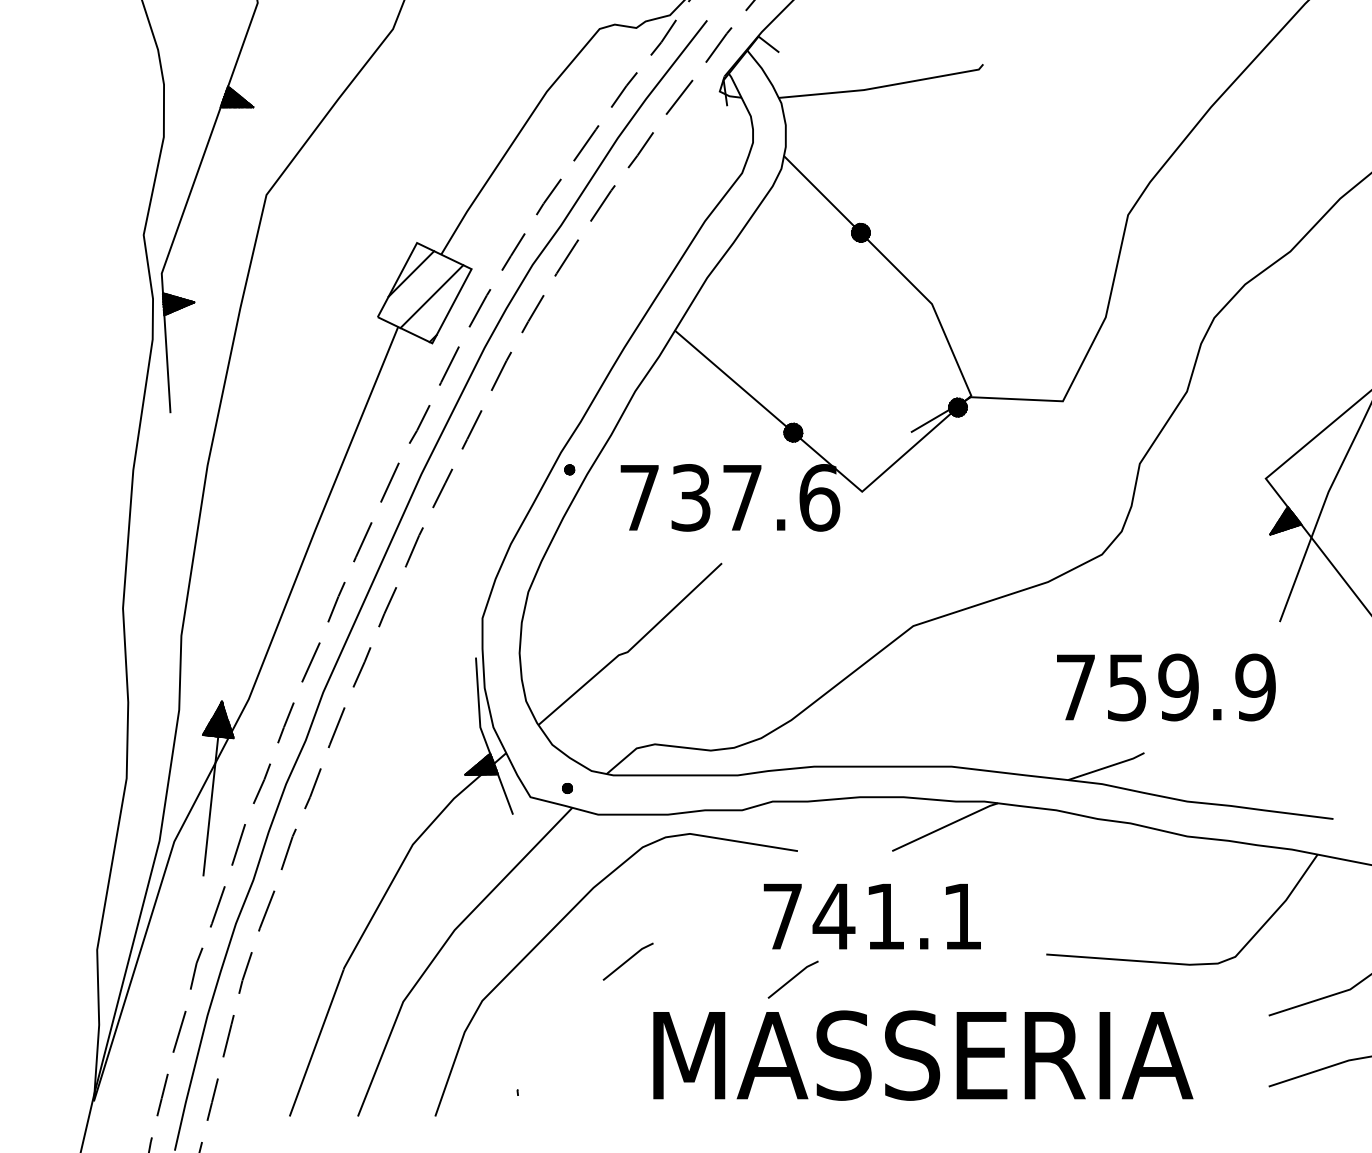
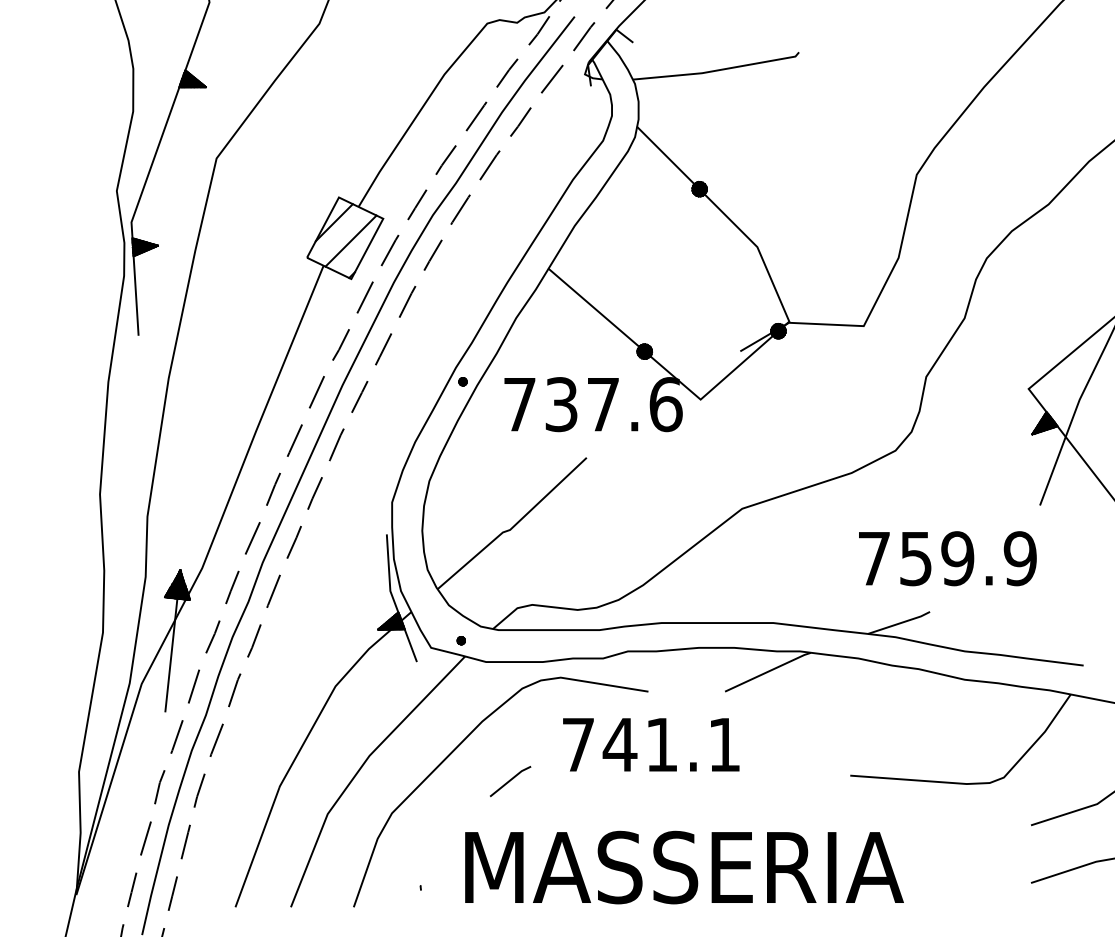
text: (871, 916) -> (650, 744), moved
line: (792, 979) -> (644, 795), removed
text: (923, 1055) -> (684, 867), moved

